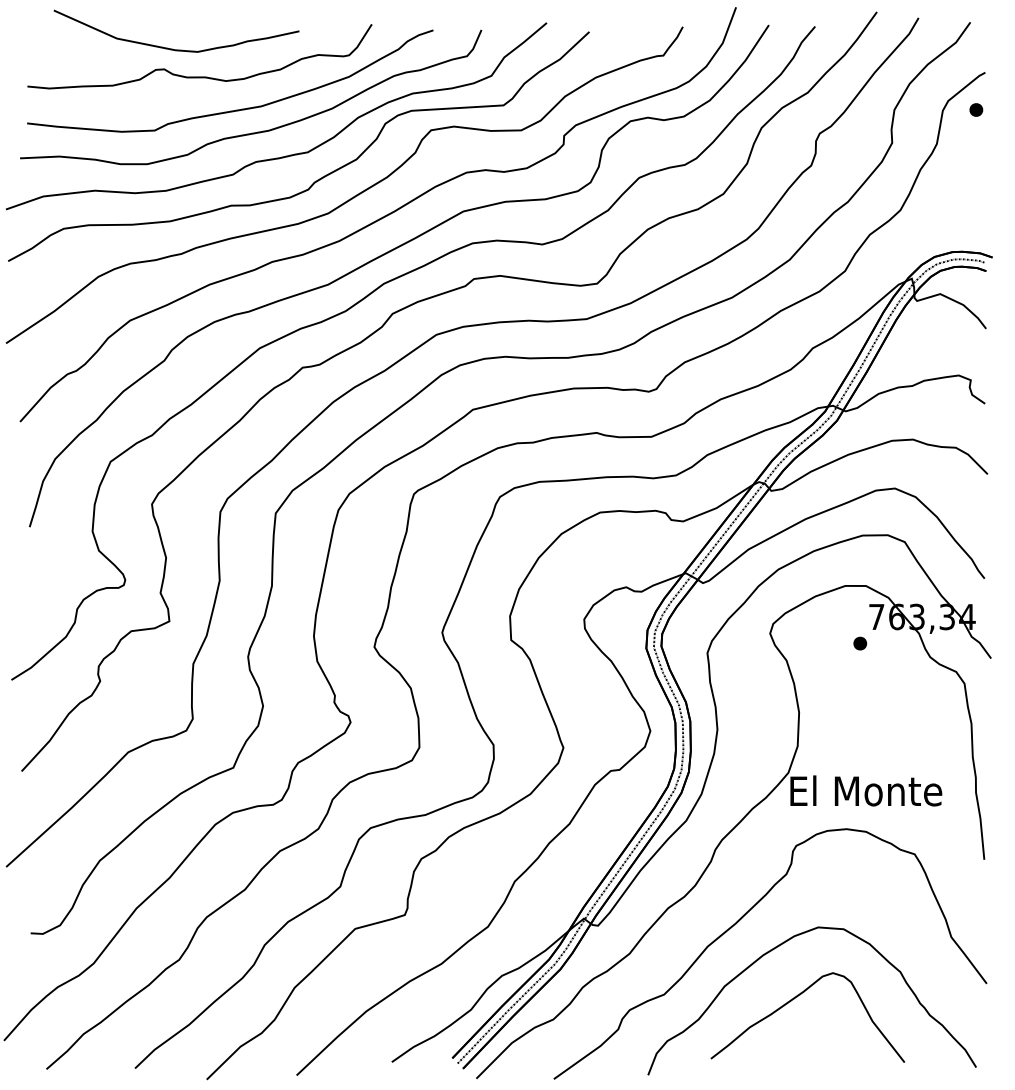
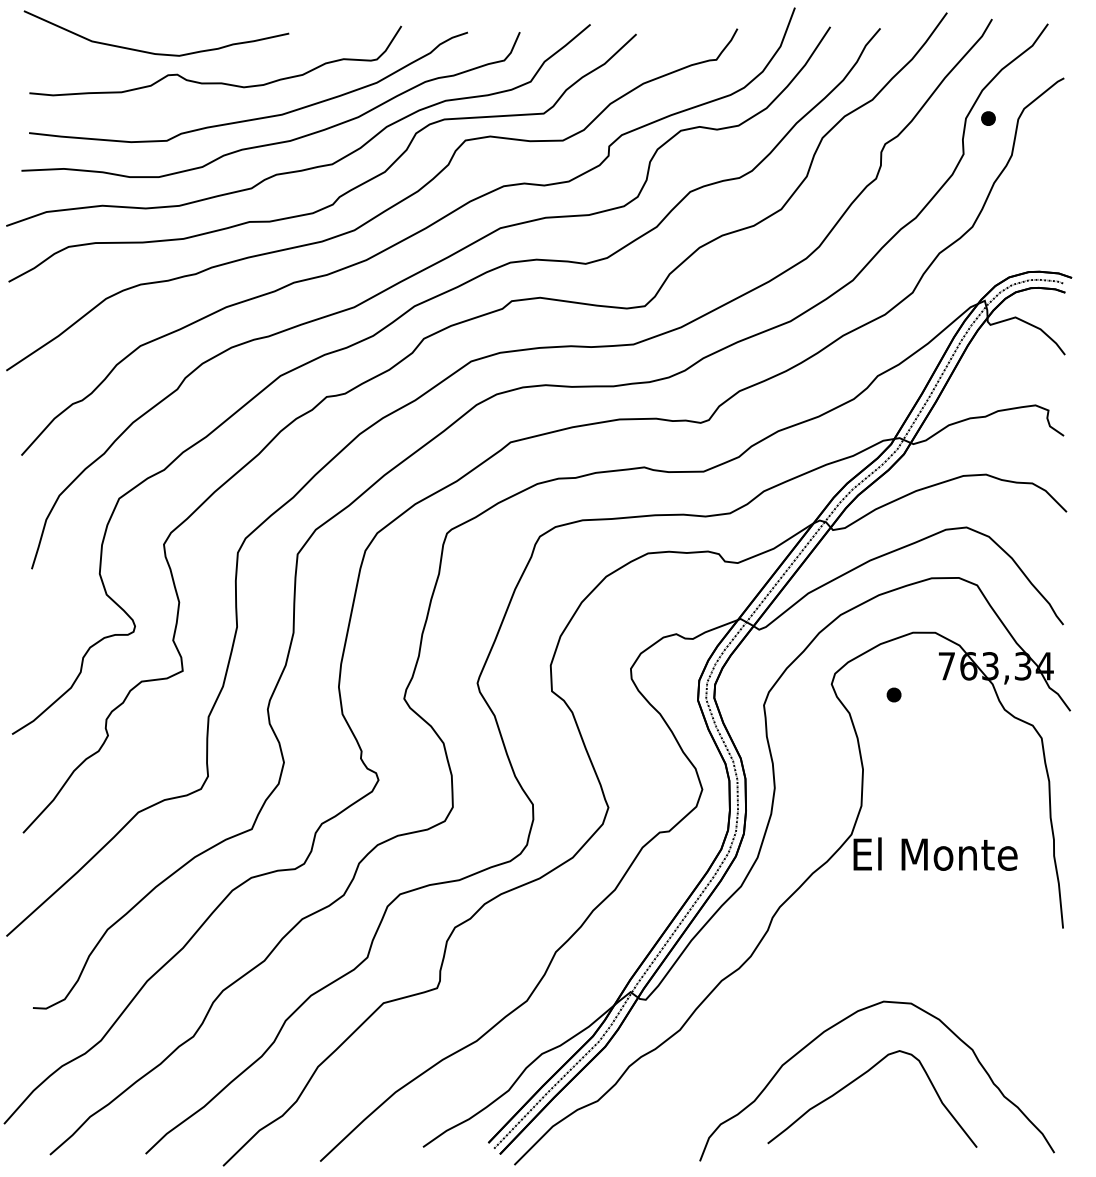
part: (173, 48) -> (153, 52), moved
part: (976, 109) -> (988, 118), moved
part: (859, 643) -> (893, 694), moved
part: (740, 920) -> (799, 994), removed

